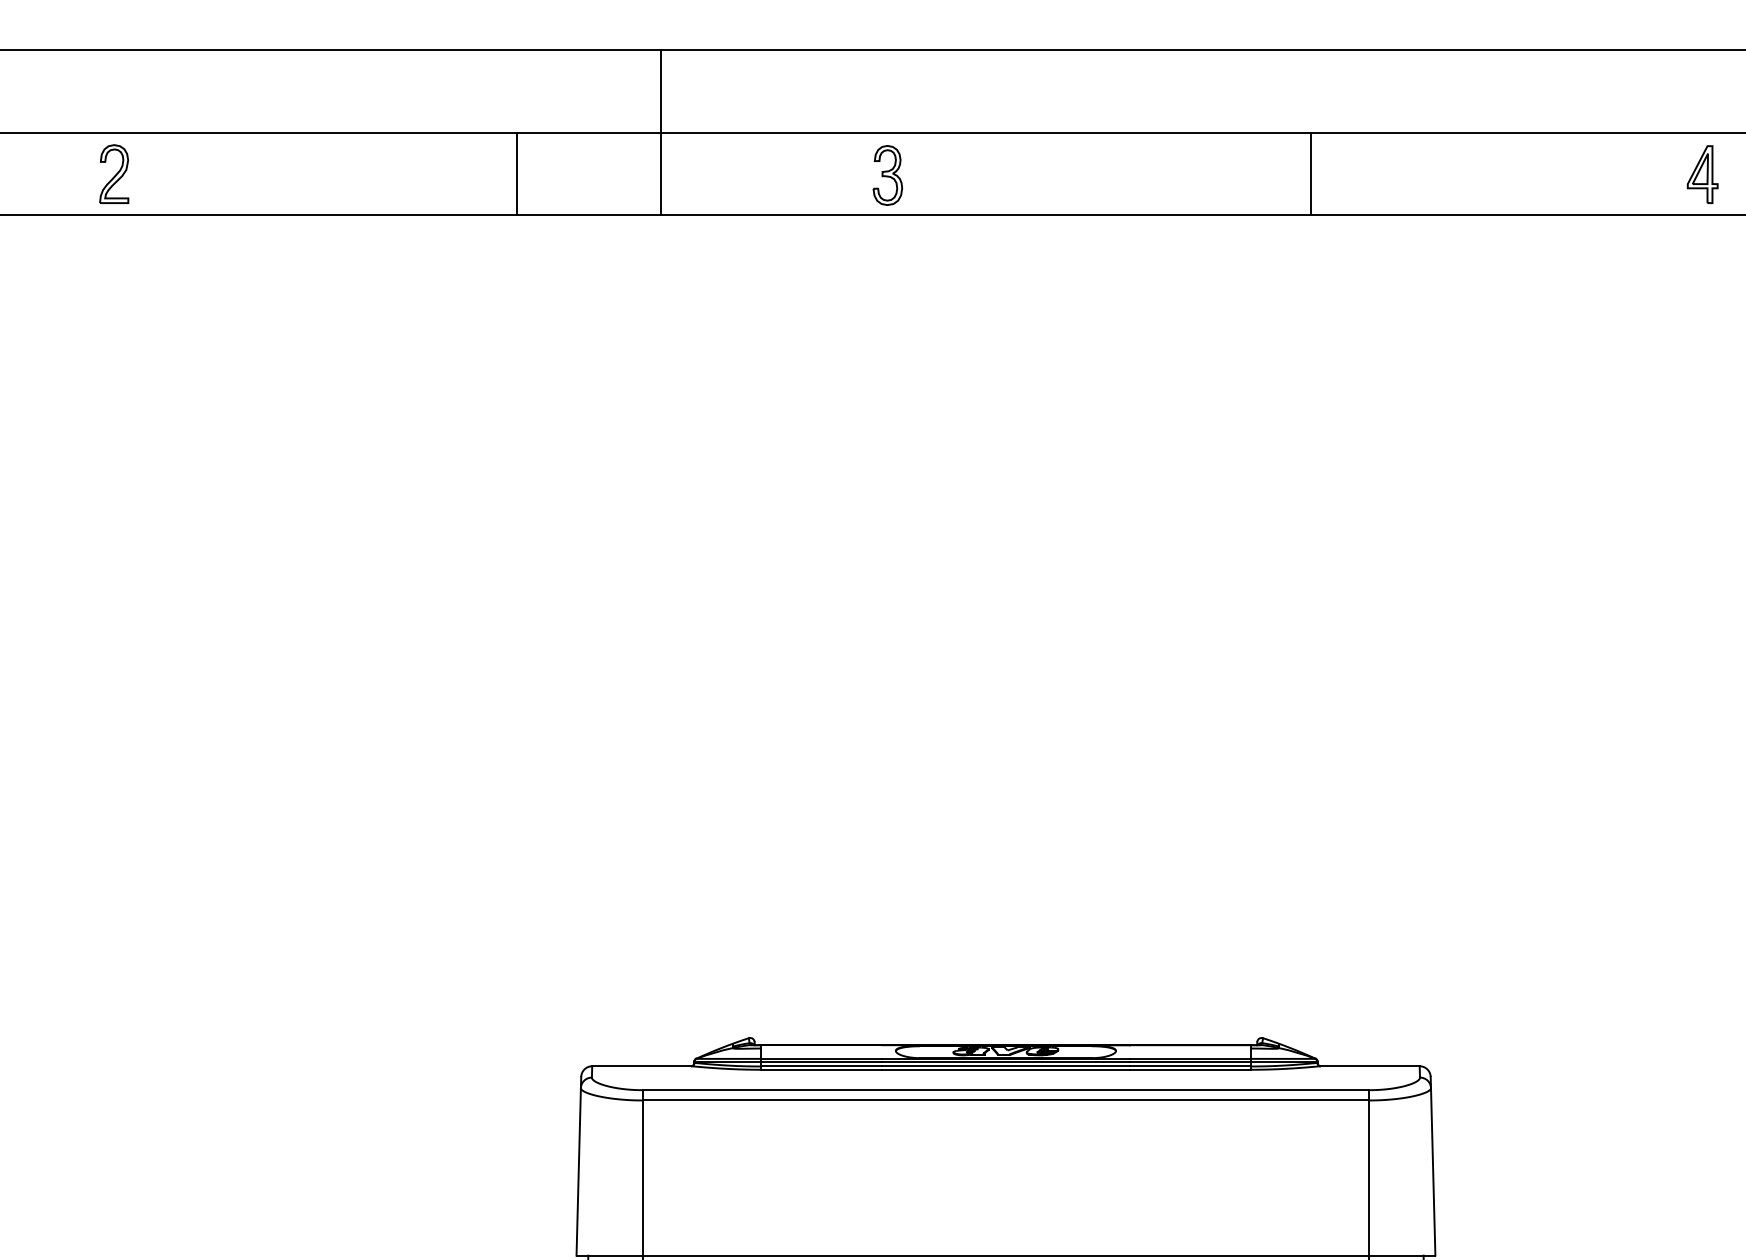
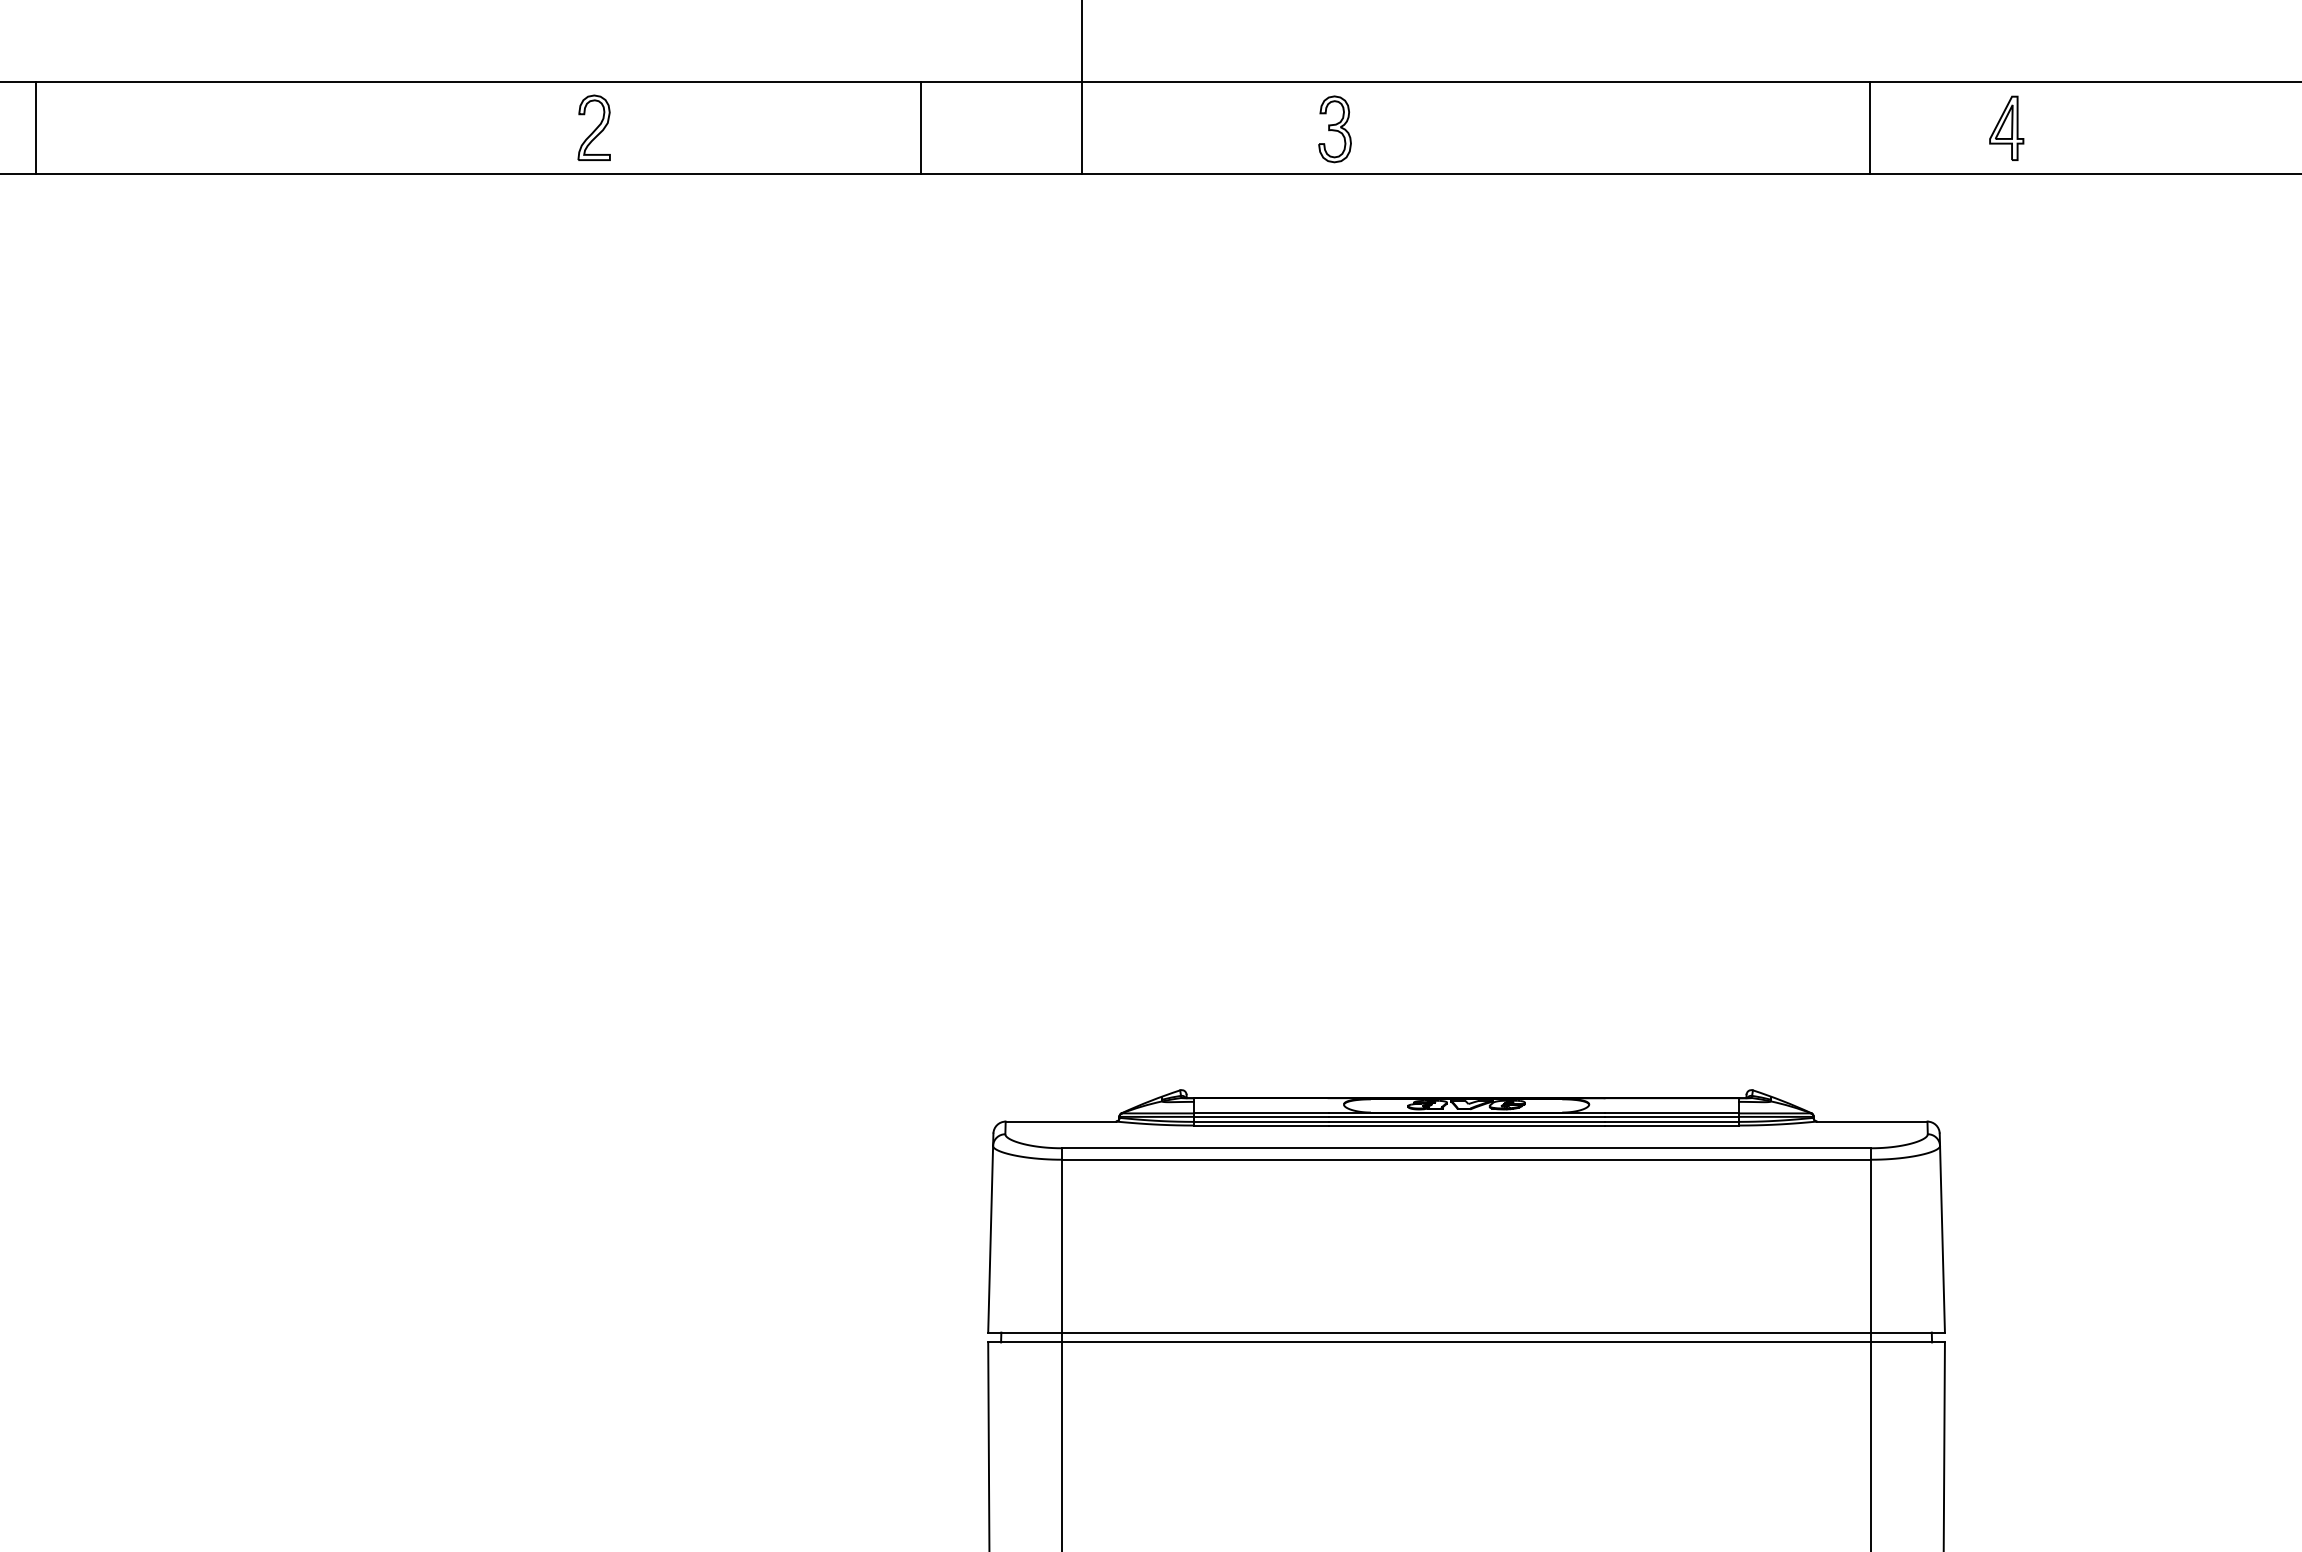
part: (113, 173) -> (593, 127), moved
line: (1311, 173) -> (1869, 127), moved
part: (1702, 173) -> (2006, 127), moved

